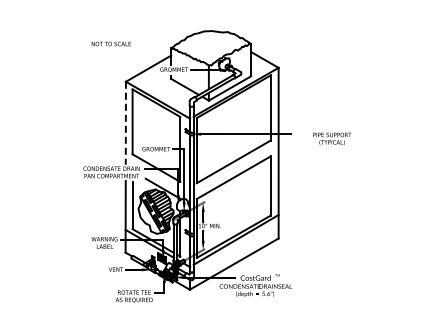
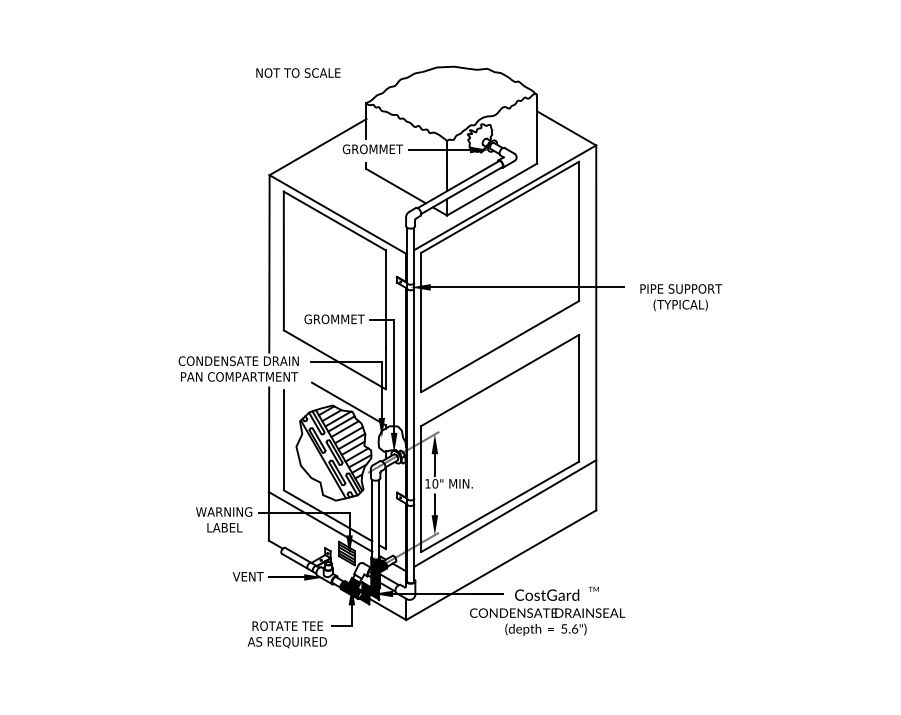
text: (110, 43) -> (296, 71), moved
line: (125, 123) -> (268, 264), dashed -> solid
text: (332, 138) -> (681, 296), moved

